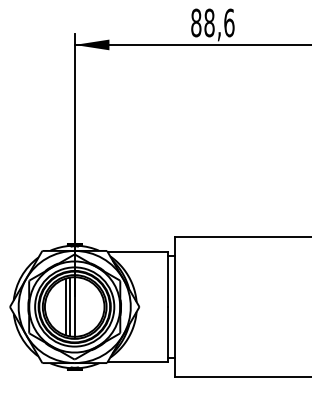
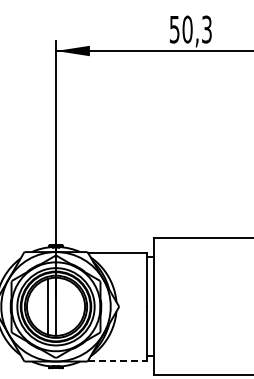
text: (212, 22) -> (190, 29), 88,6 -> 50,3
line: (70, 306) -> (51, 306), removed
line: (138, 362) -> (118, 360), solid -> dashed

